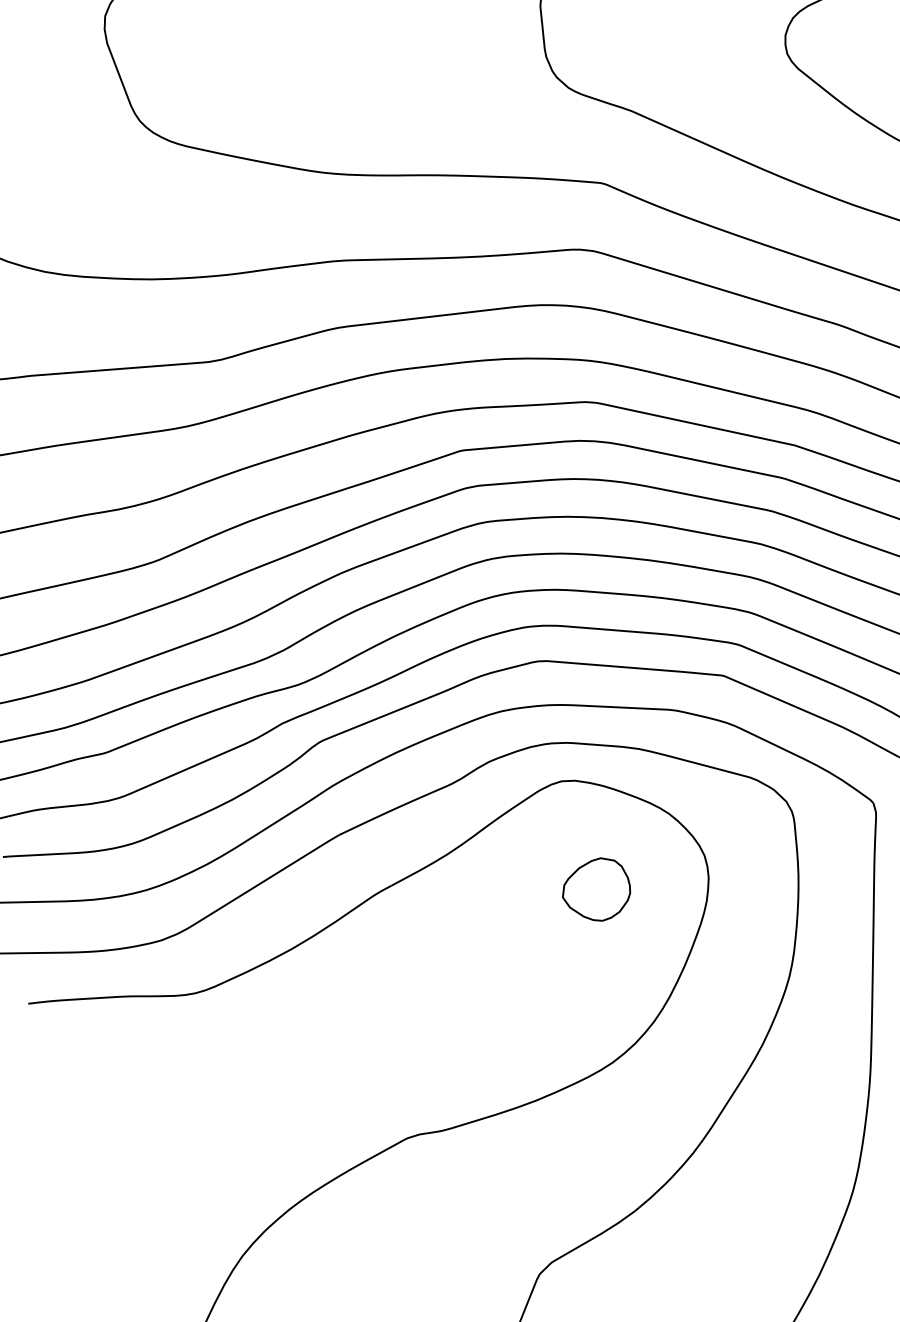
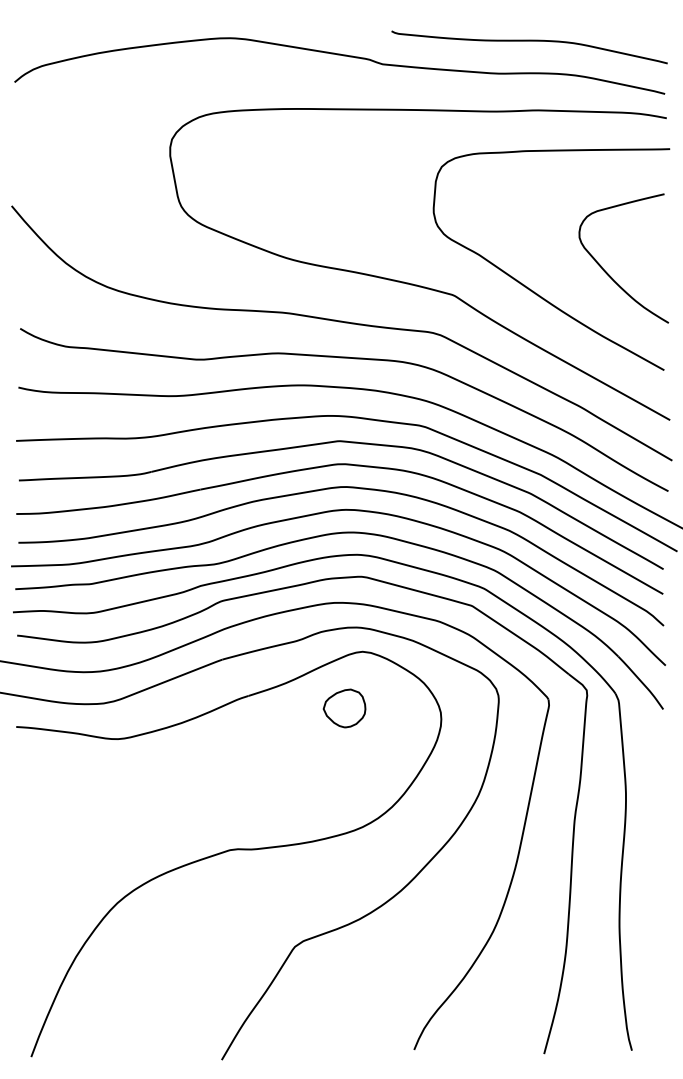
part: (596, 890) -> (344, 708), moved

